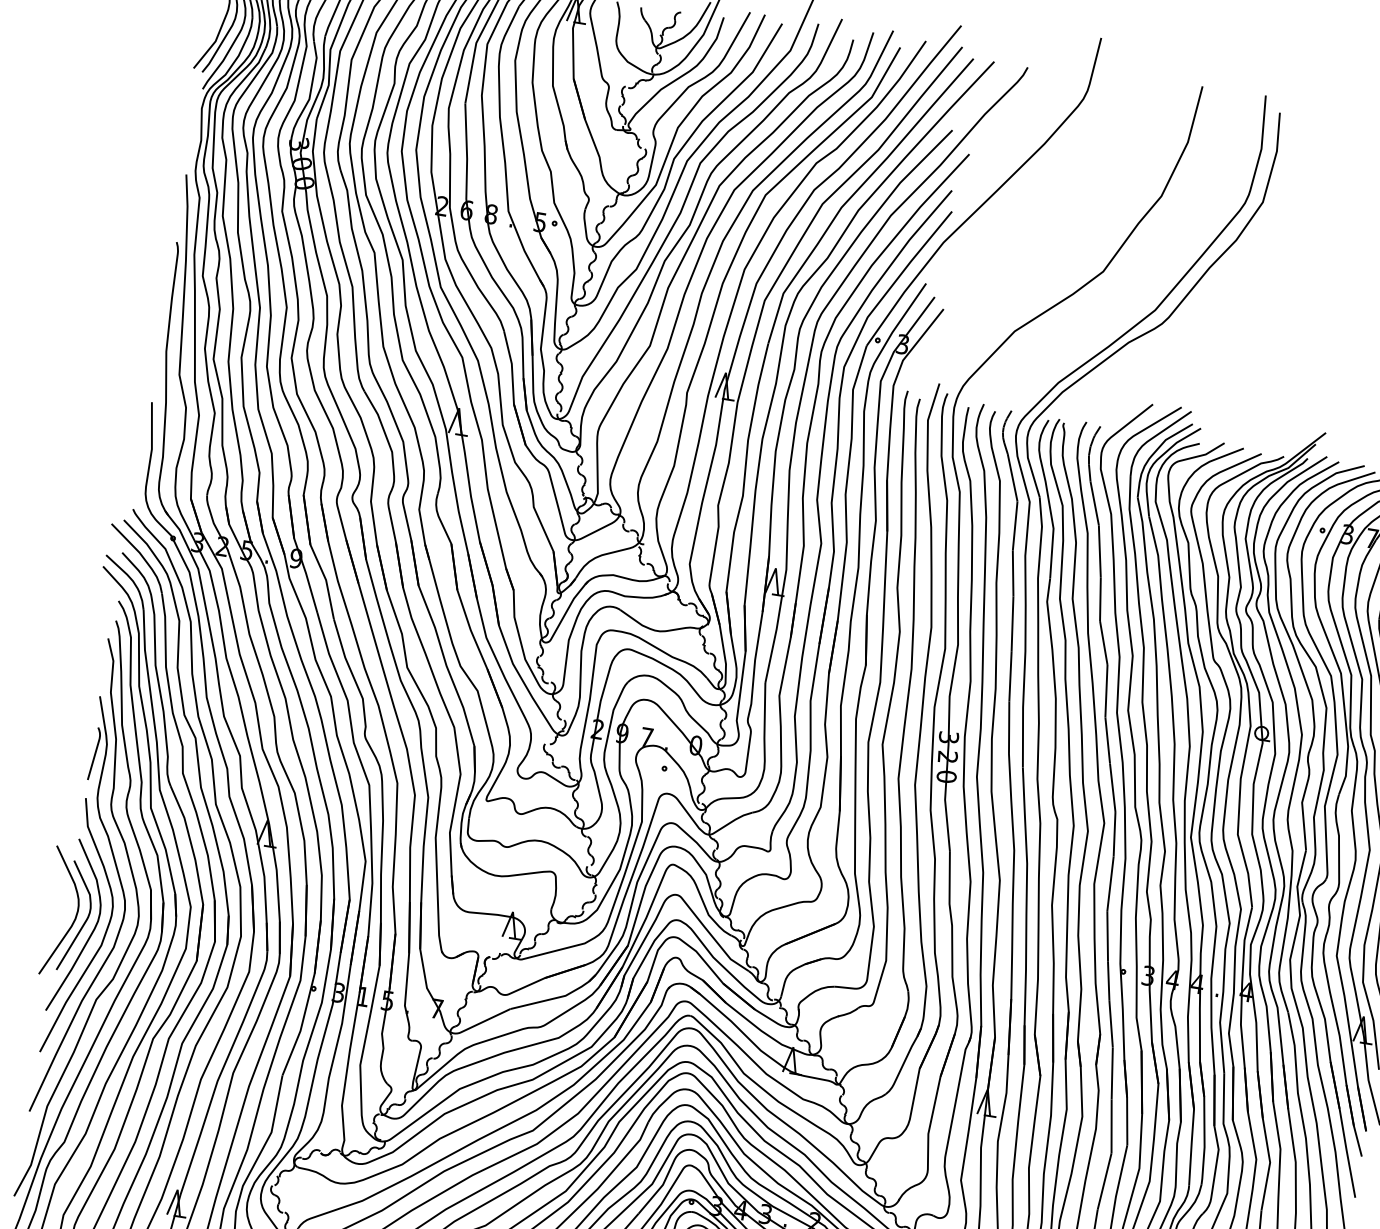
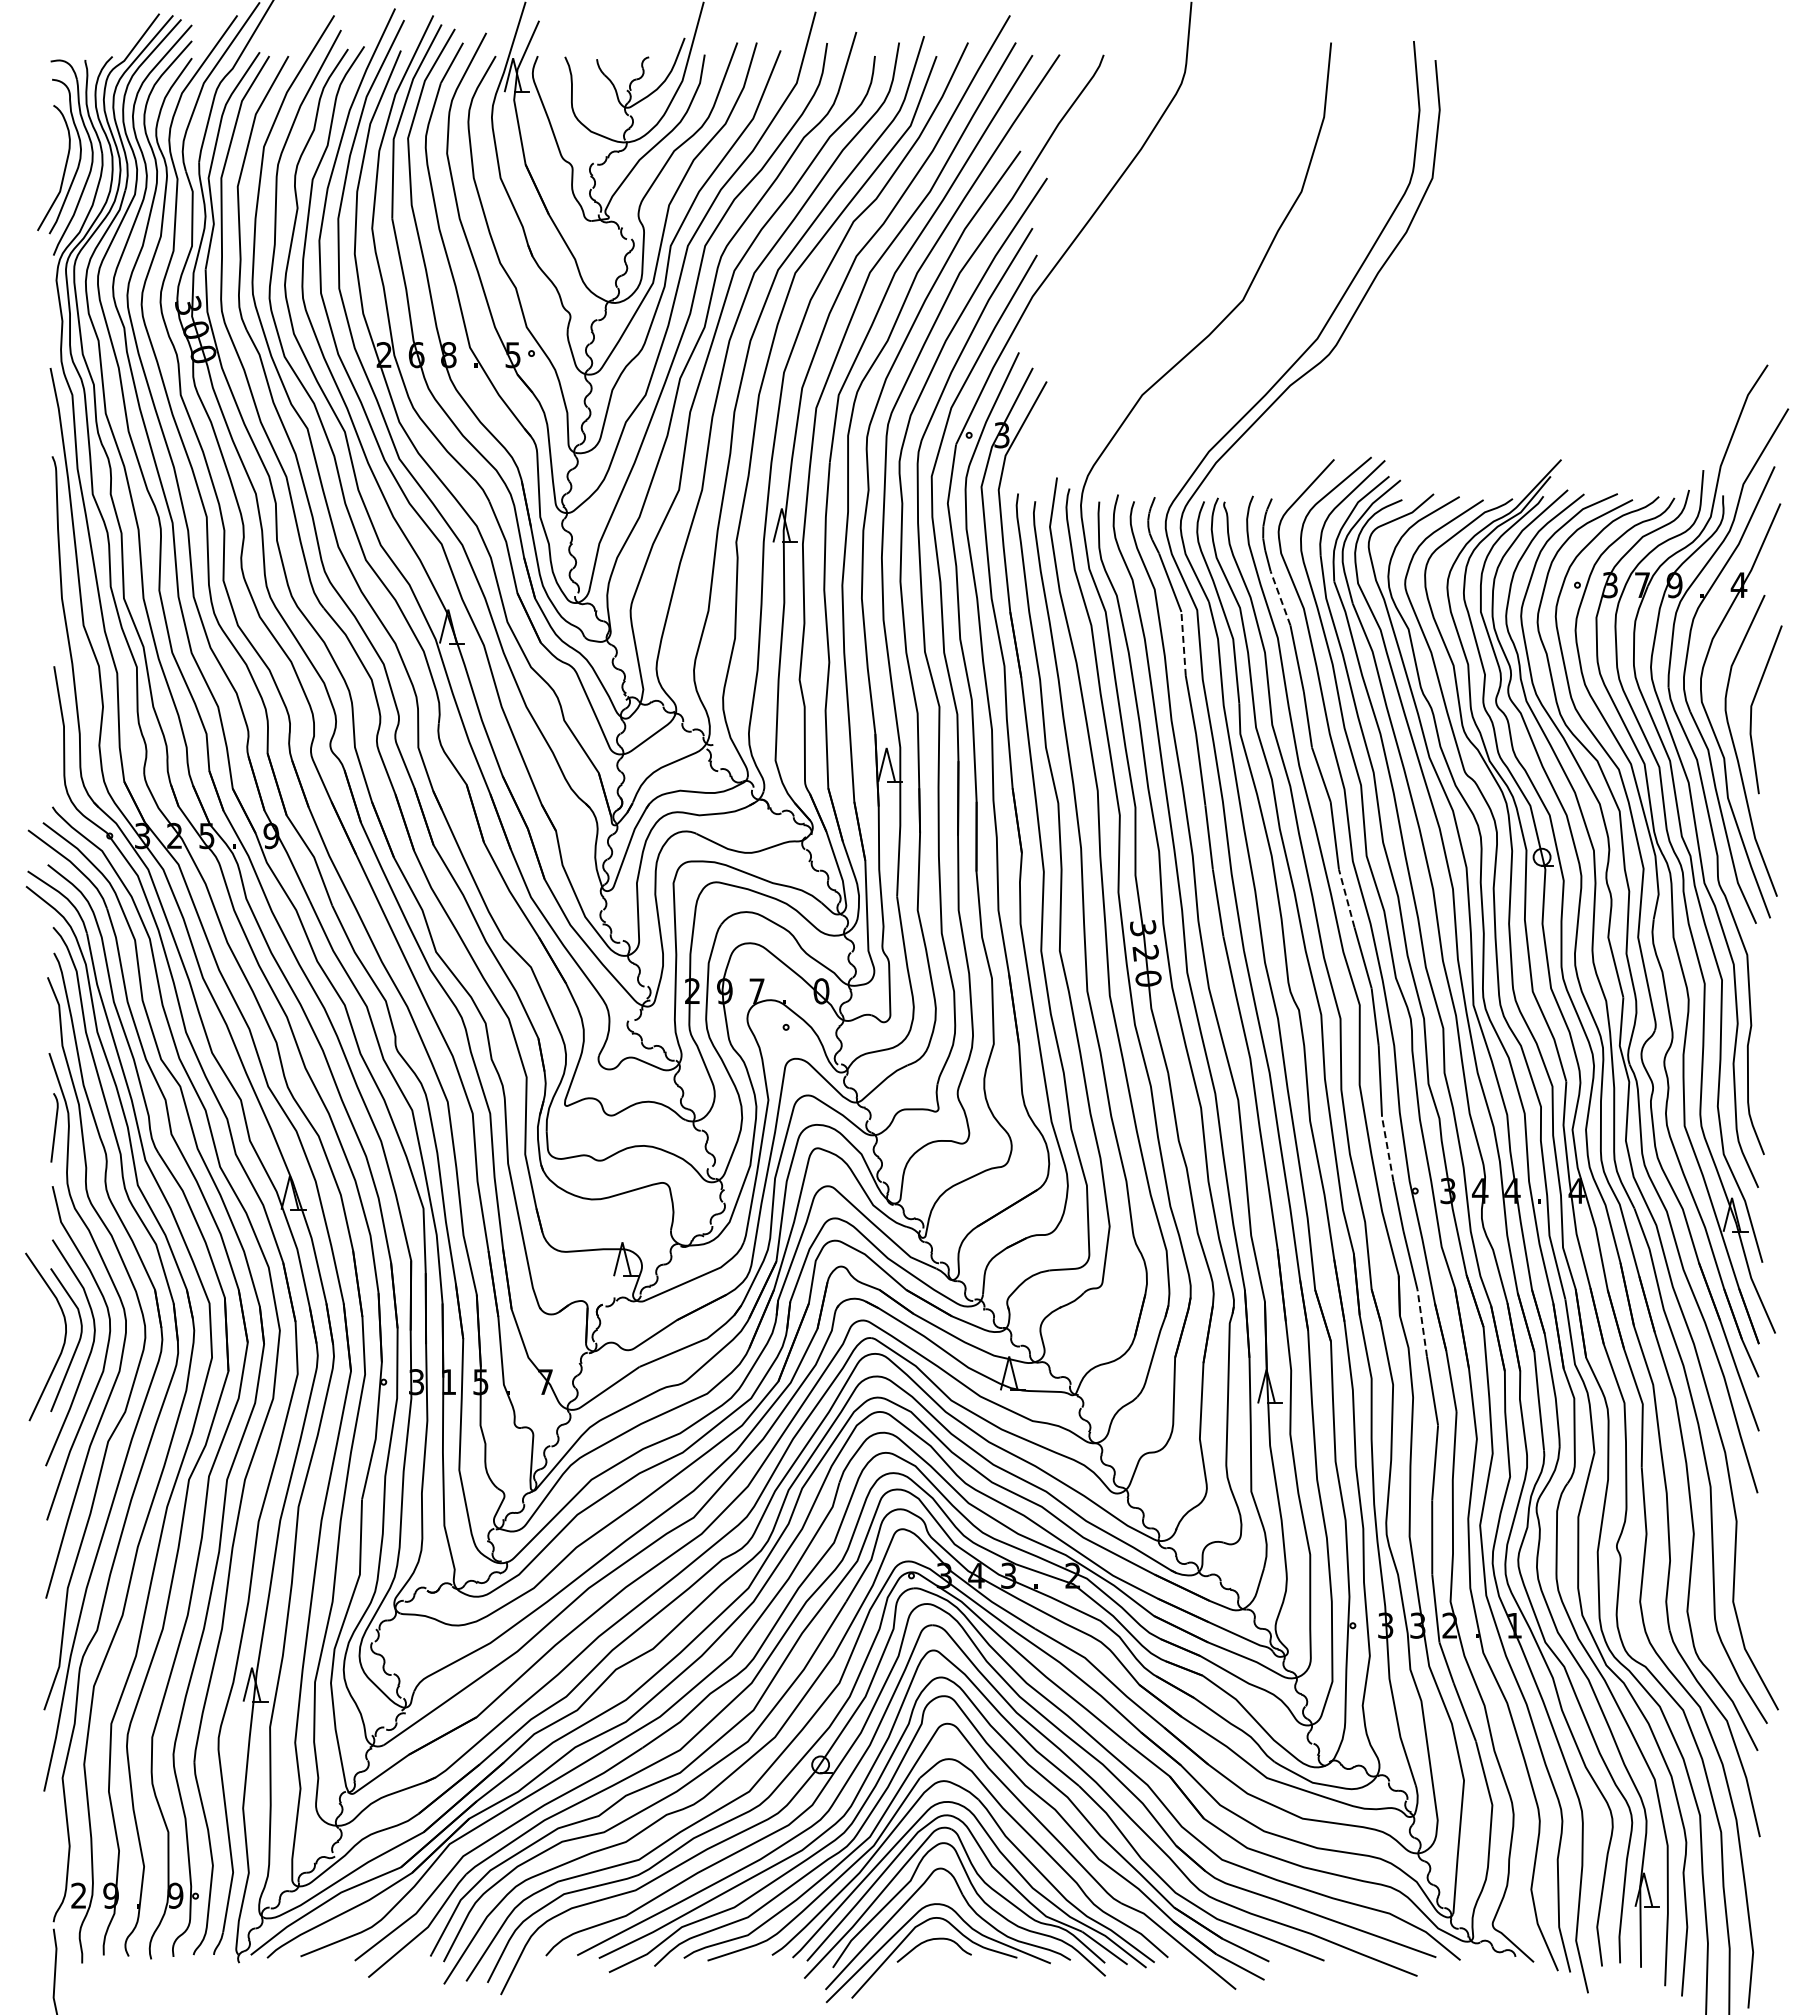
line: (1094, 503) -> (1280, 598), solid -> dashed
line: (1015, 525) -> (1183, 643), solid -> dashed
line: (1107, 740) -> (1346, 898), solid -> dashed
line: (1107, 936) -> (1387, 1149), solid -> dashed
line: (1112, 1073) -> (1422, 1323), solid -> dashed

